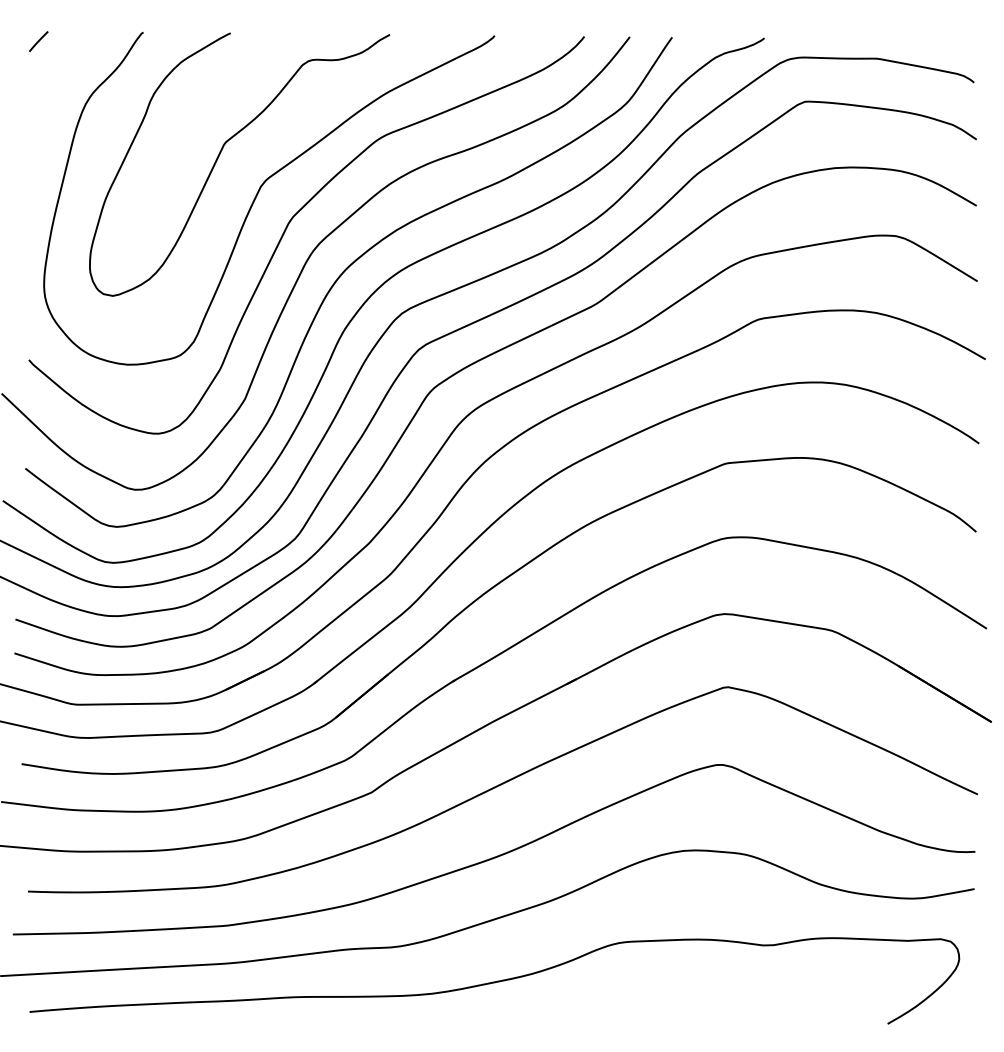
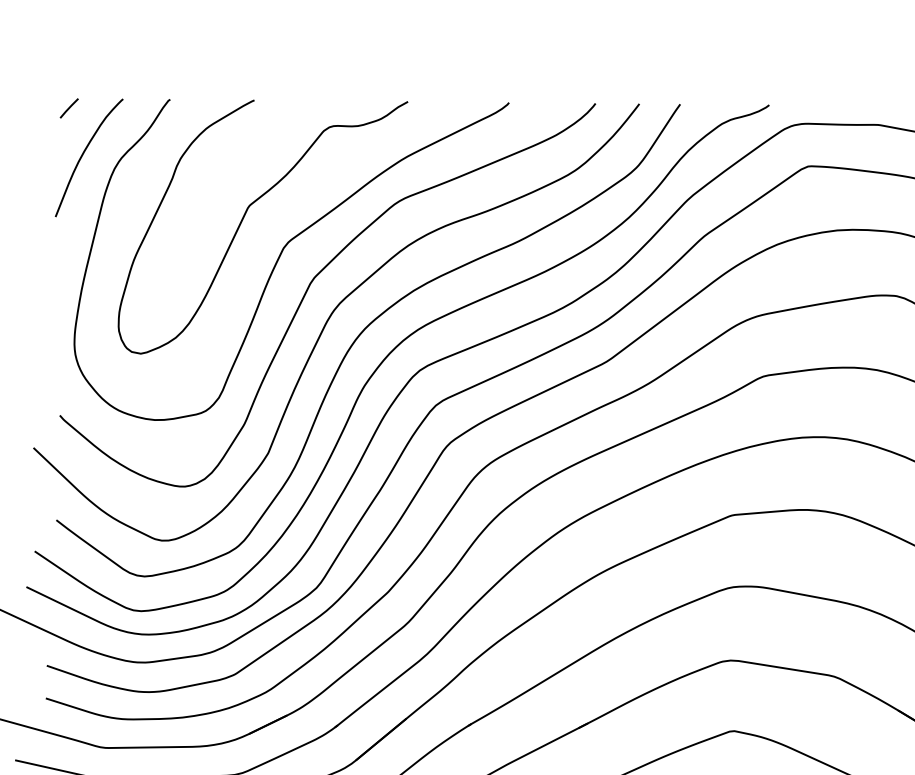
curve: (53, 90) -> (83, 155), added

